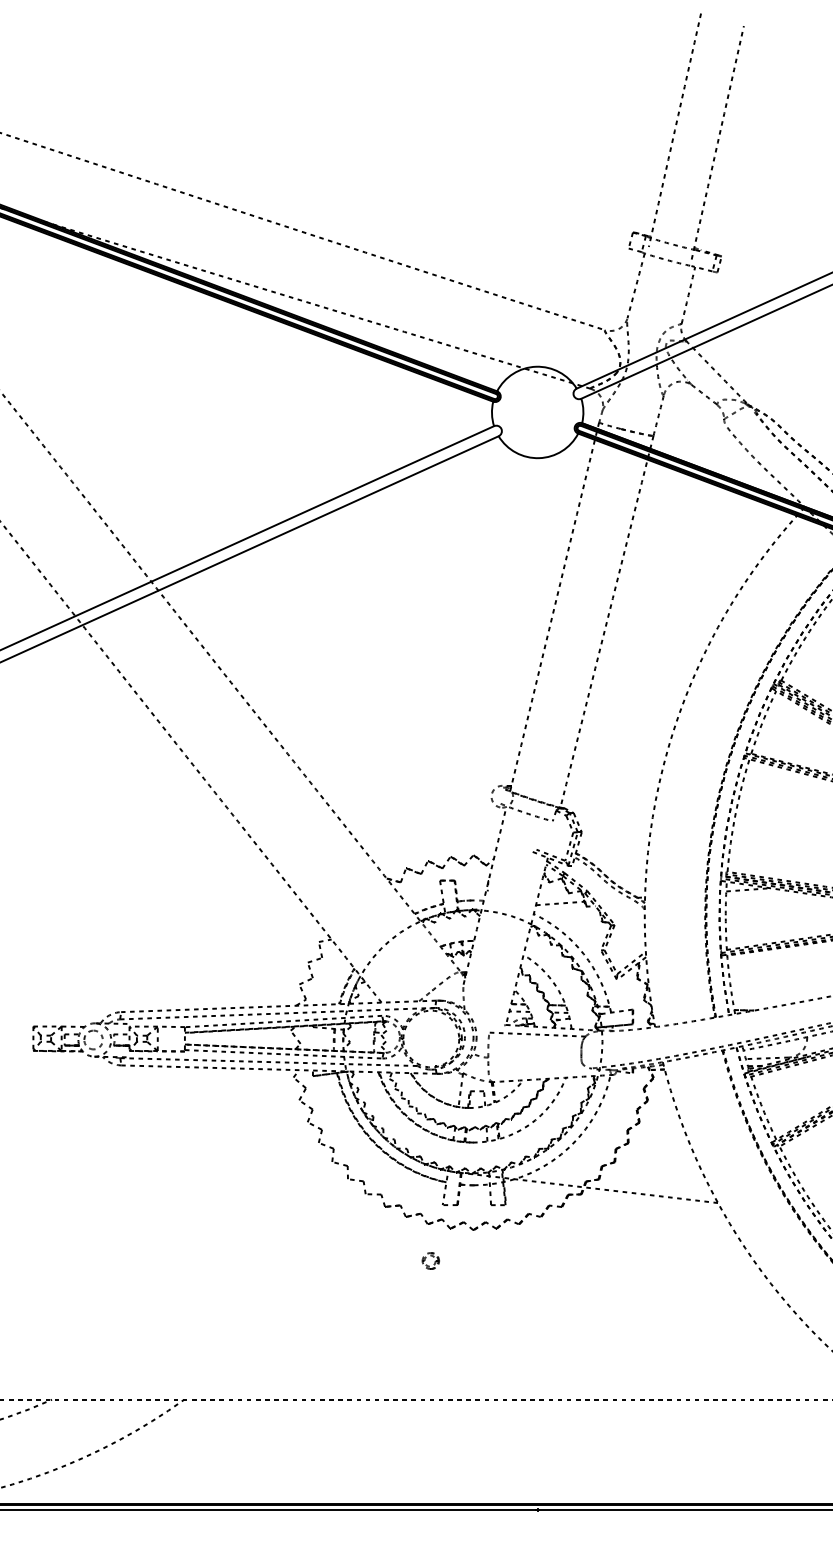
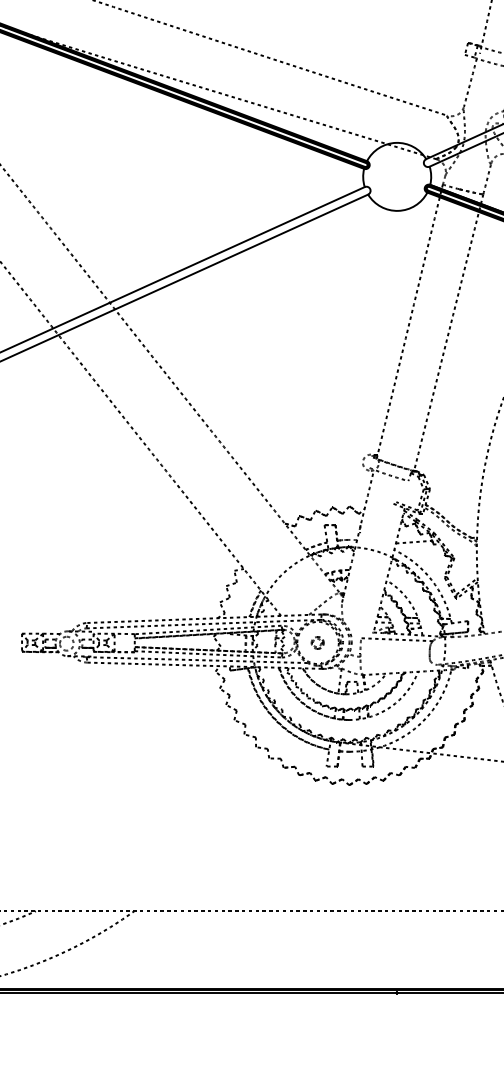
part: (430, 1260) -> (317, 642), moved

